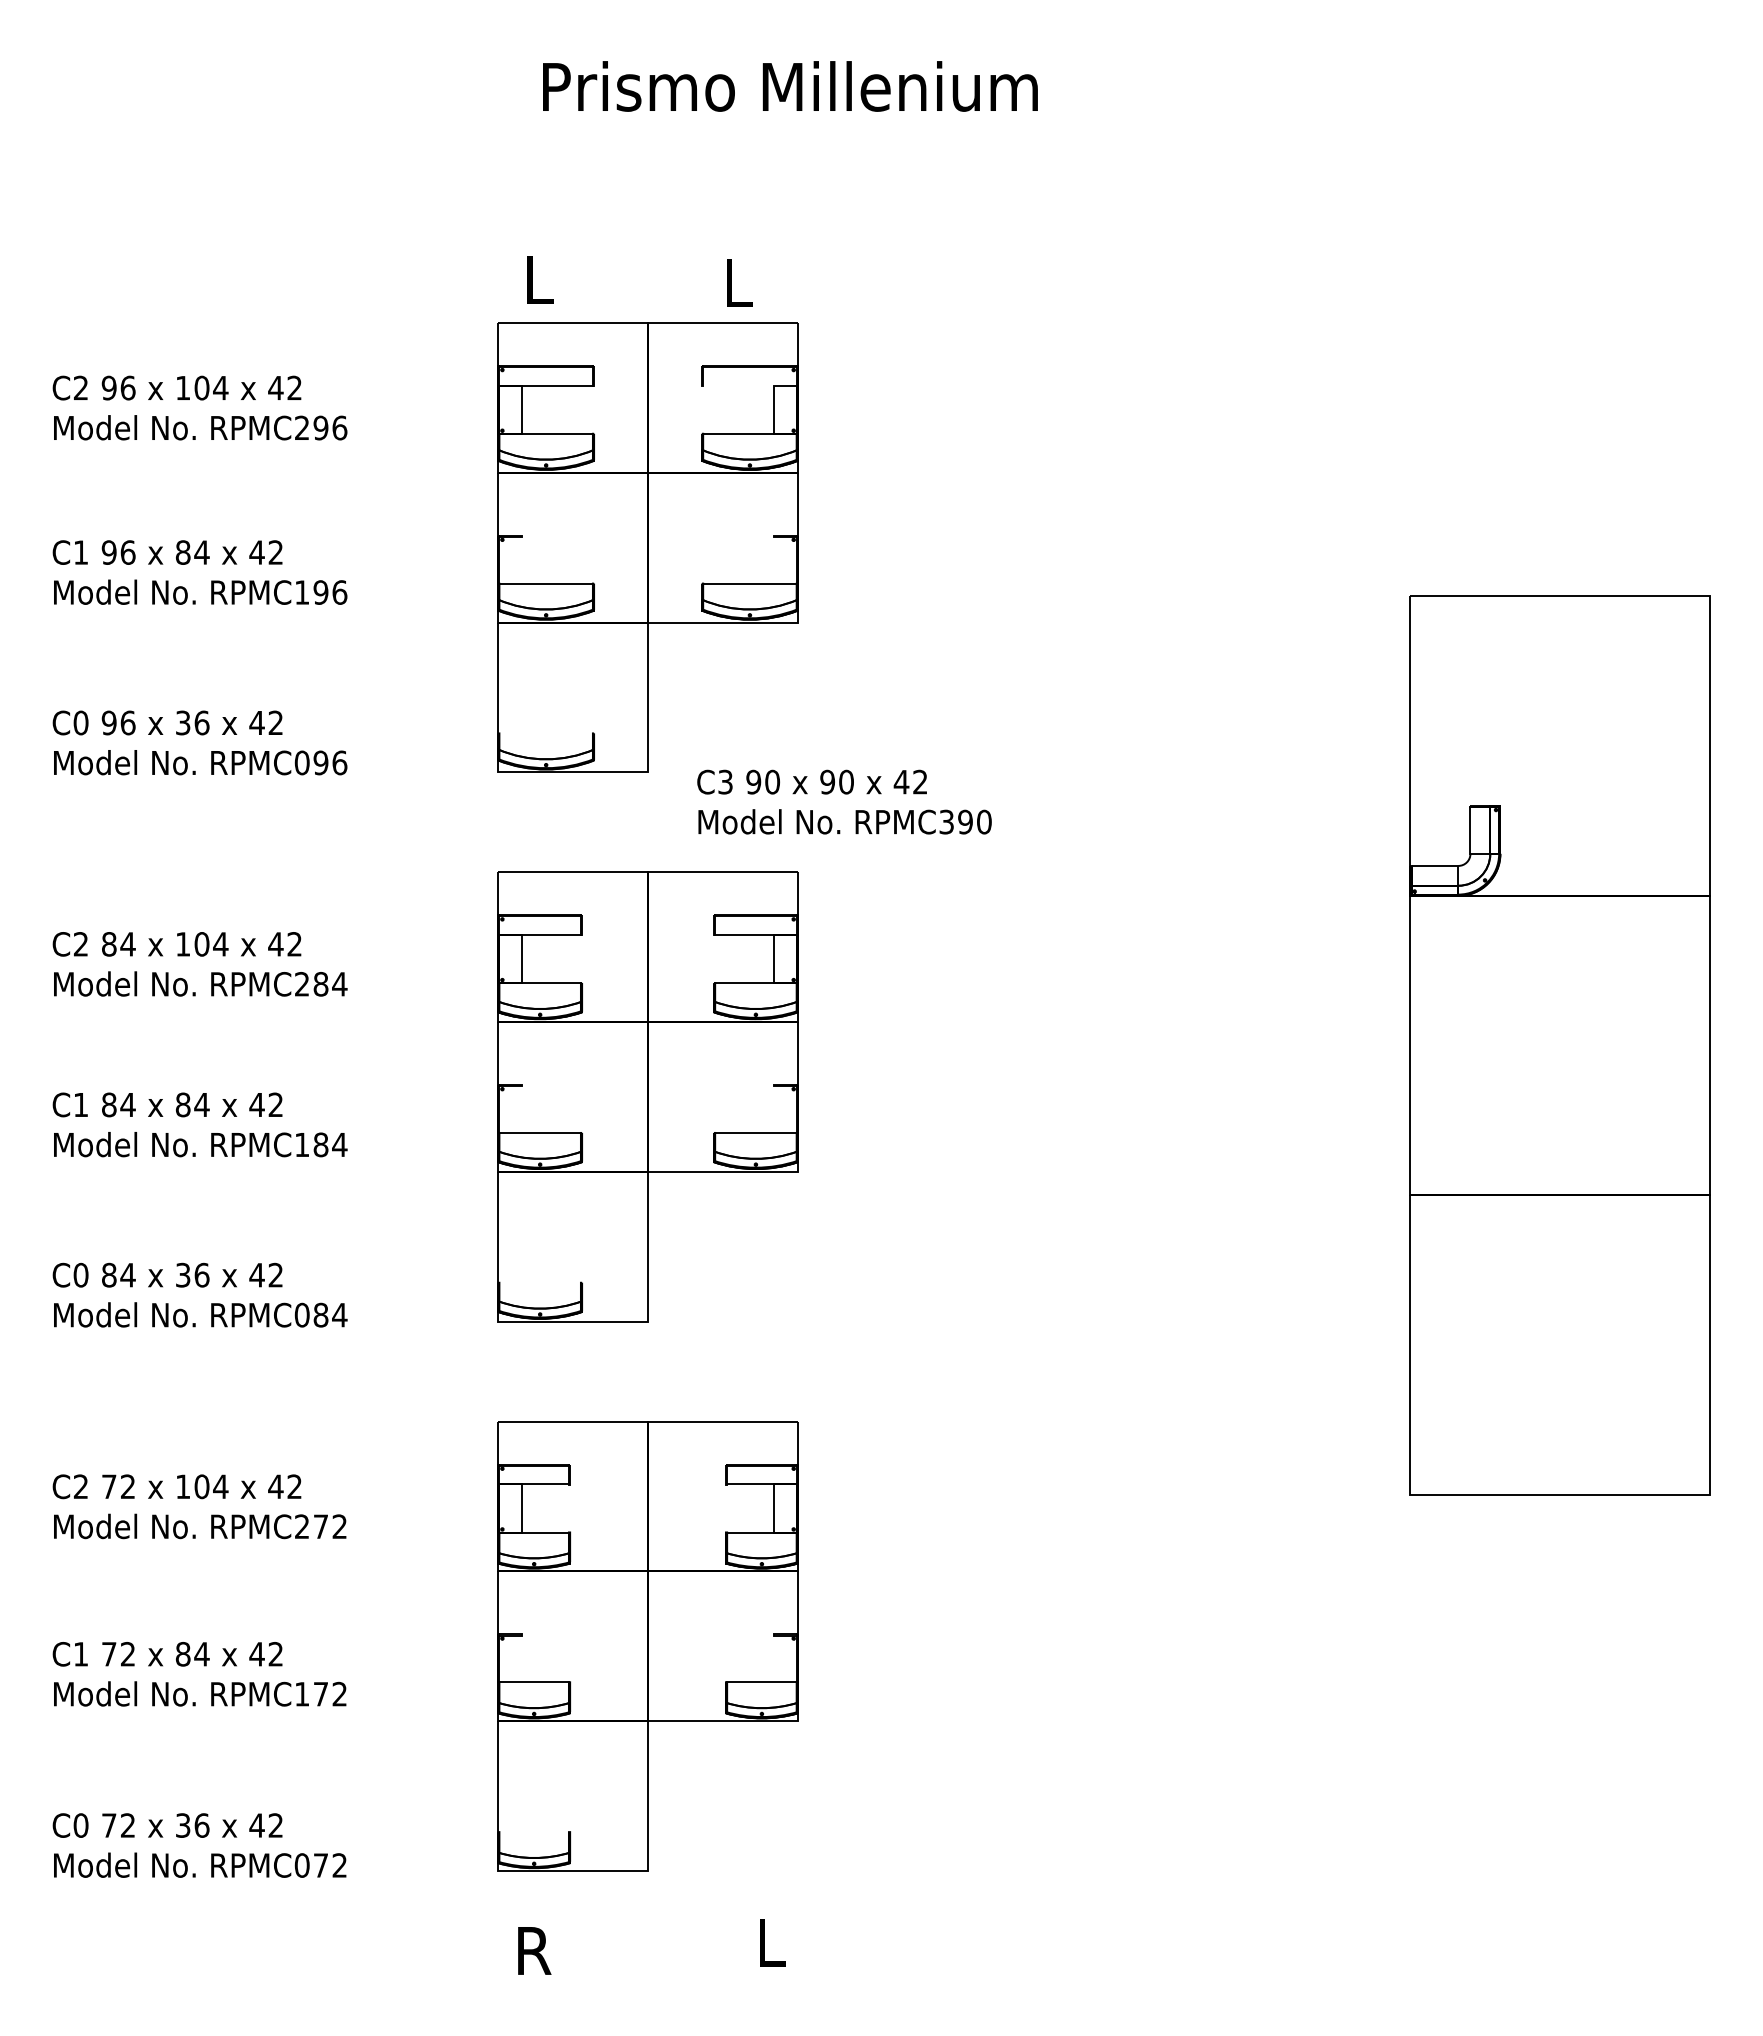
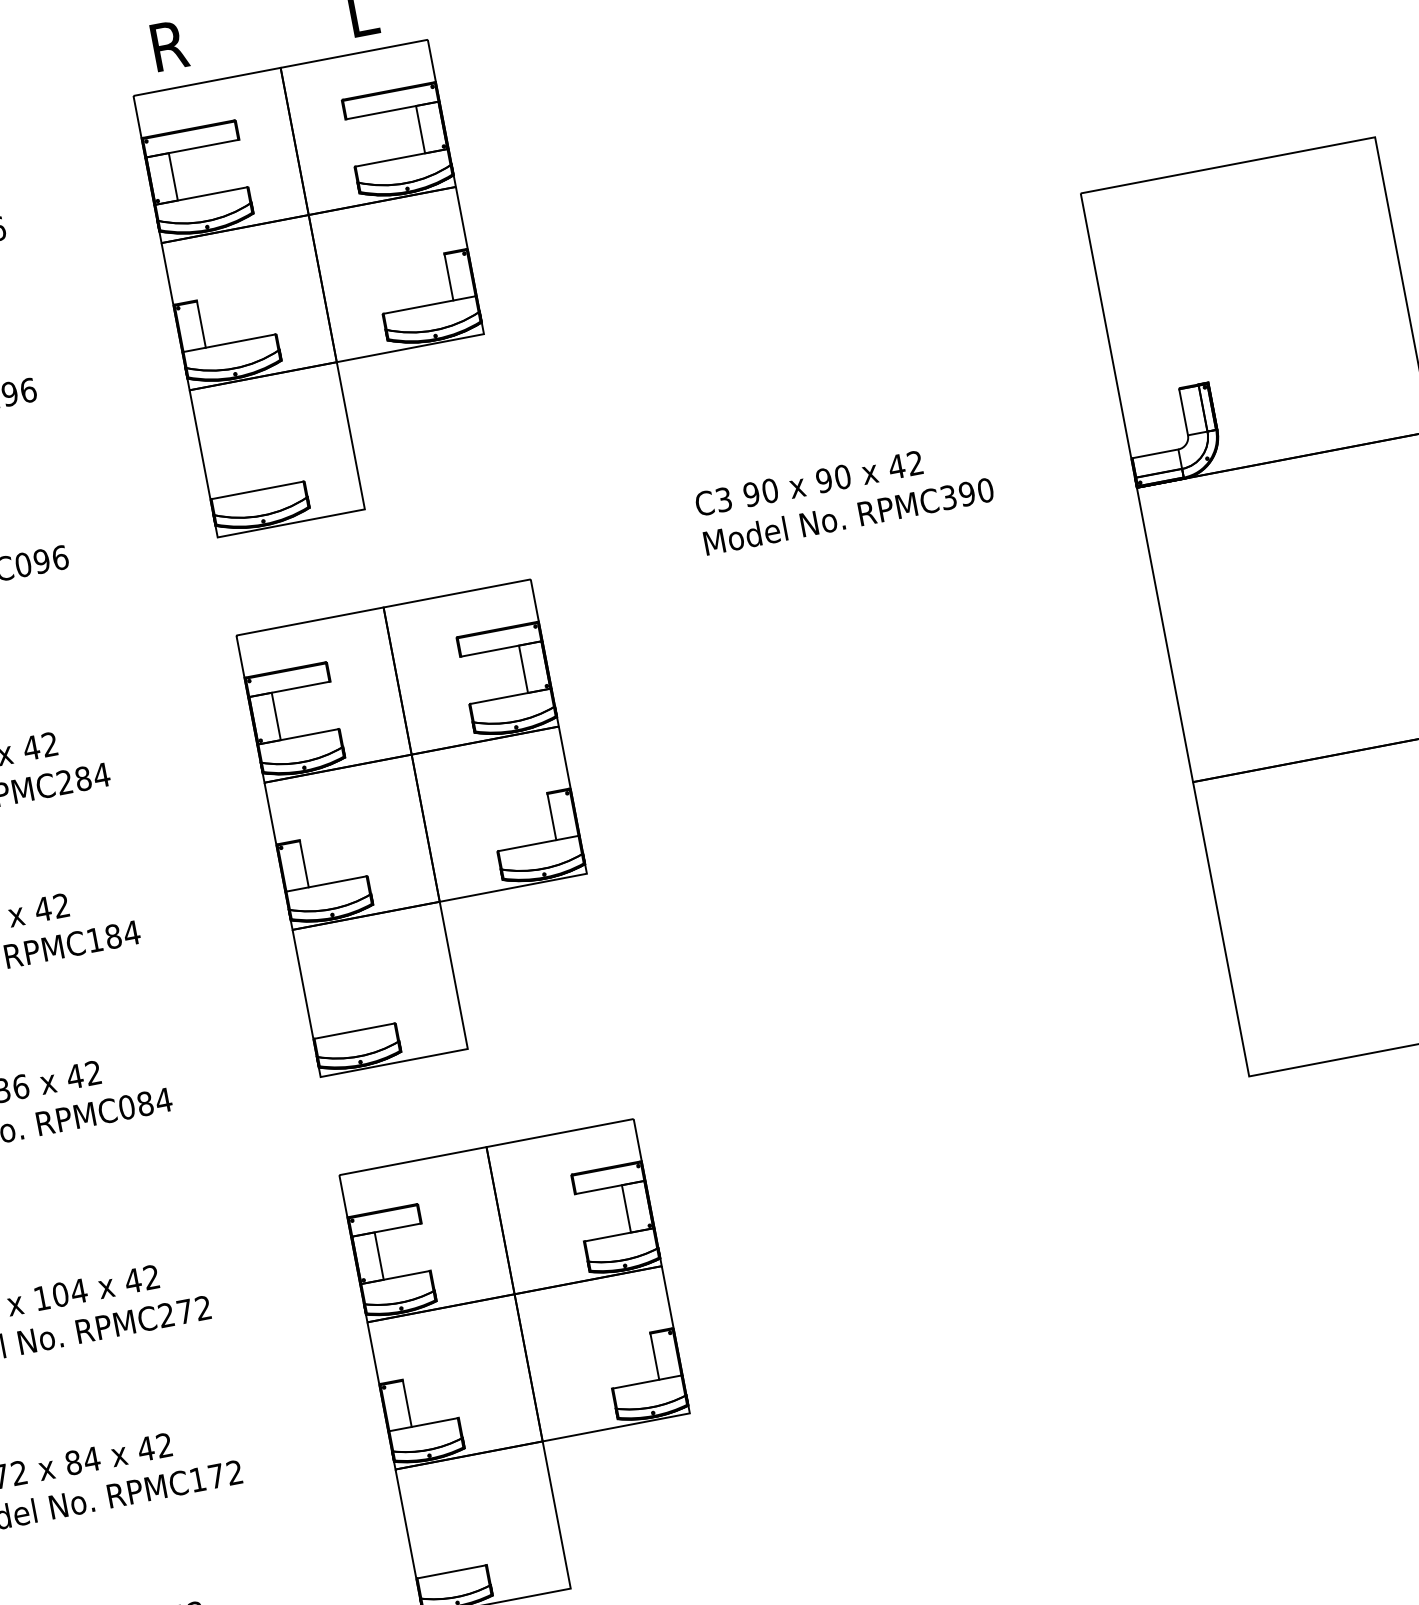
text: (543, 280) -> (170, 45), L -> R
line: (749, 385) -> (392, 110), added
line: (522, 559) -> (201, 323), added
line: (774, 559) -> (449, 276), added
line: (545, 733) -> (256, 490), added
text: (844, 801) -> (844, 496), moved
line: (522, 1109) -> (304, 864), added
line: (774, 1109) -> (552, 816), added
line: (539, 1282) -> (353, 1030), added
line: (522, 1658) -> (407, 1403), added
line: (774, 1658) -> (655, 1356), added
line: (533, 1832) -> (451, 1572), added

